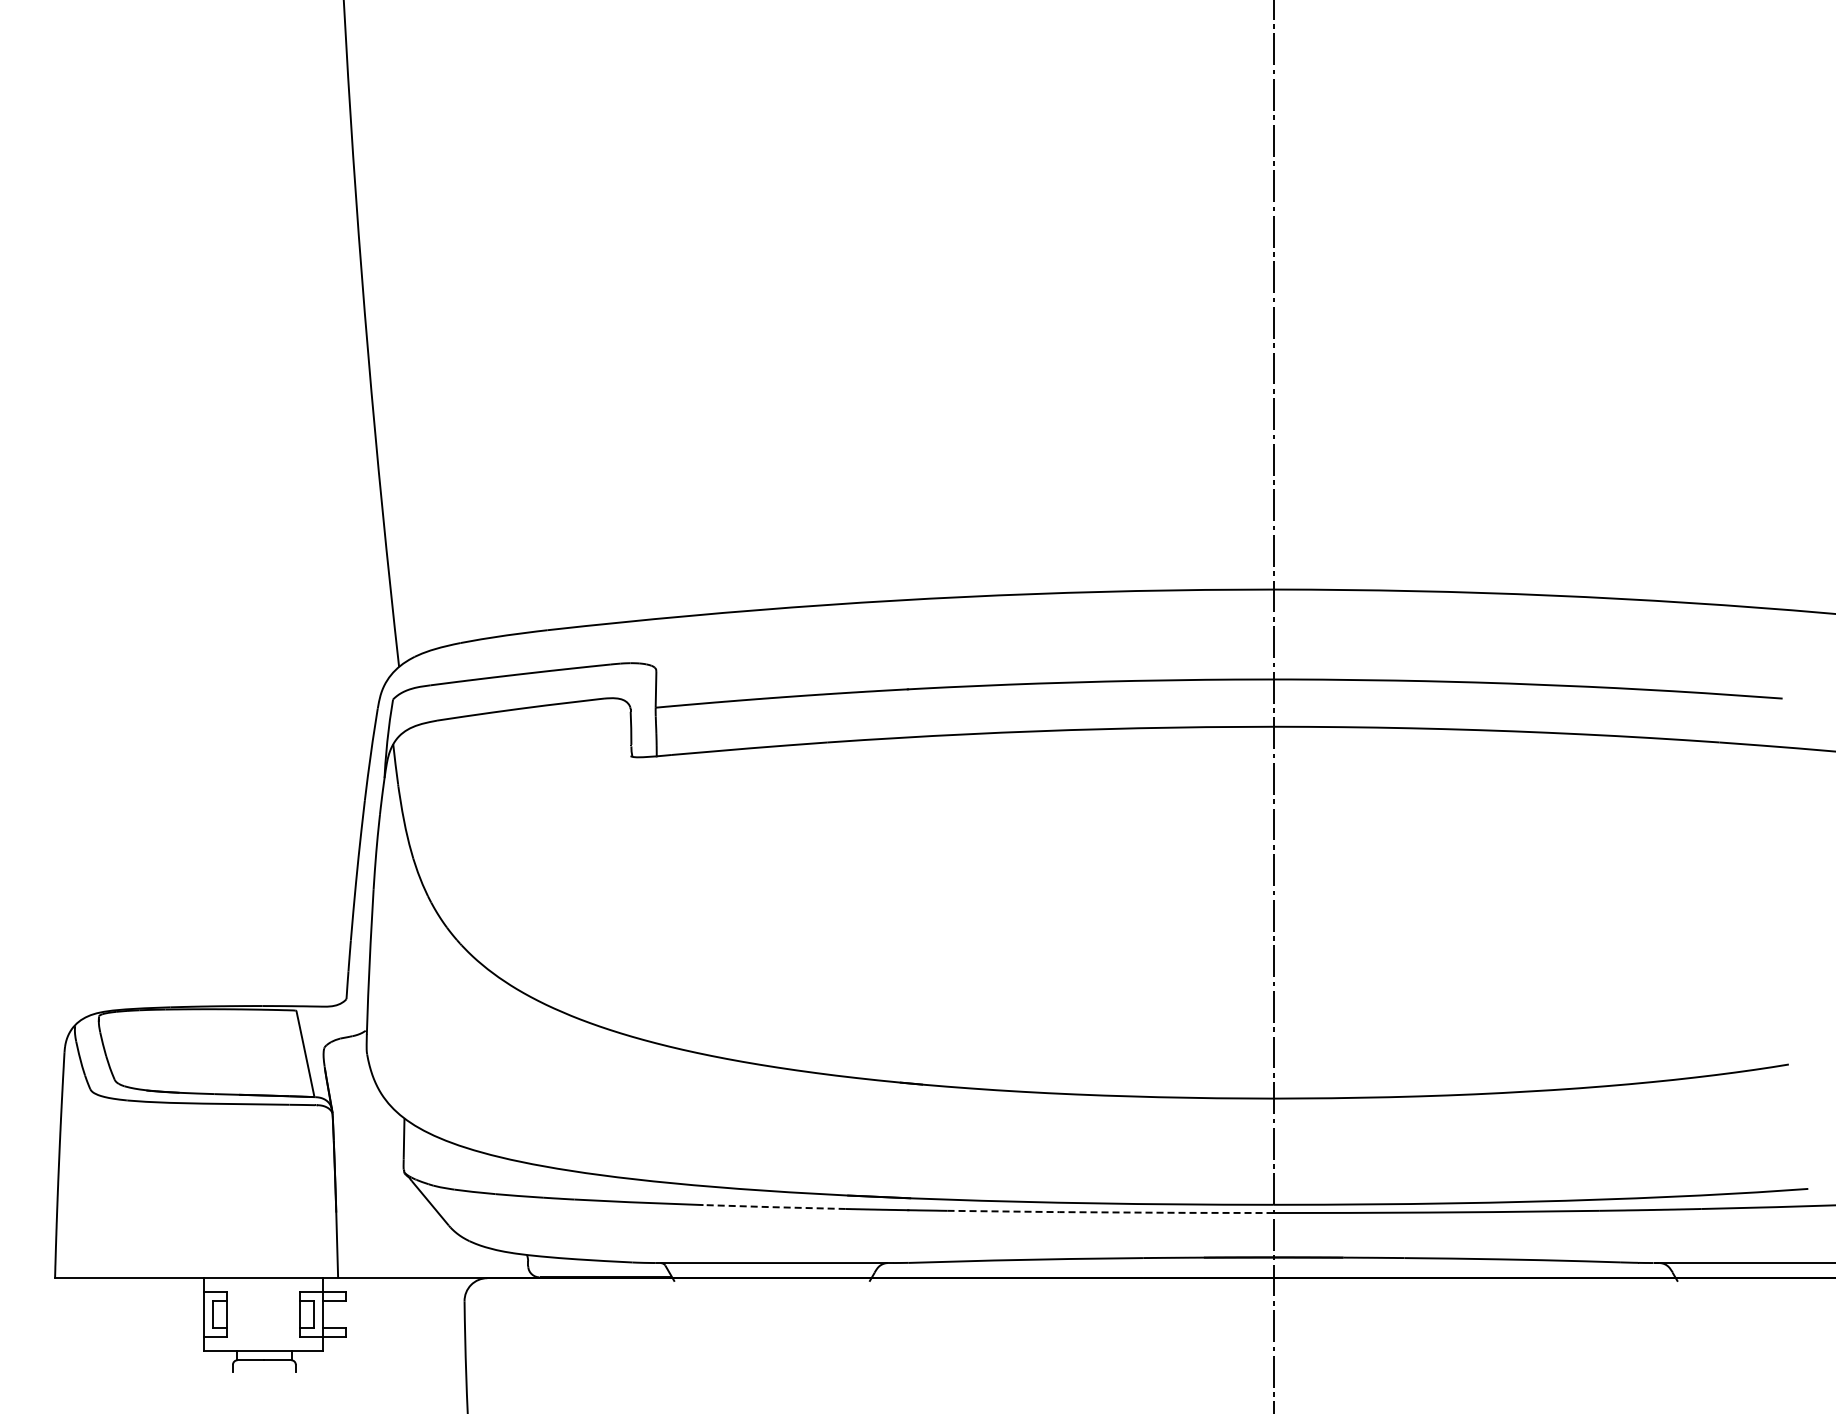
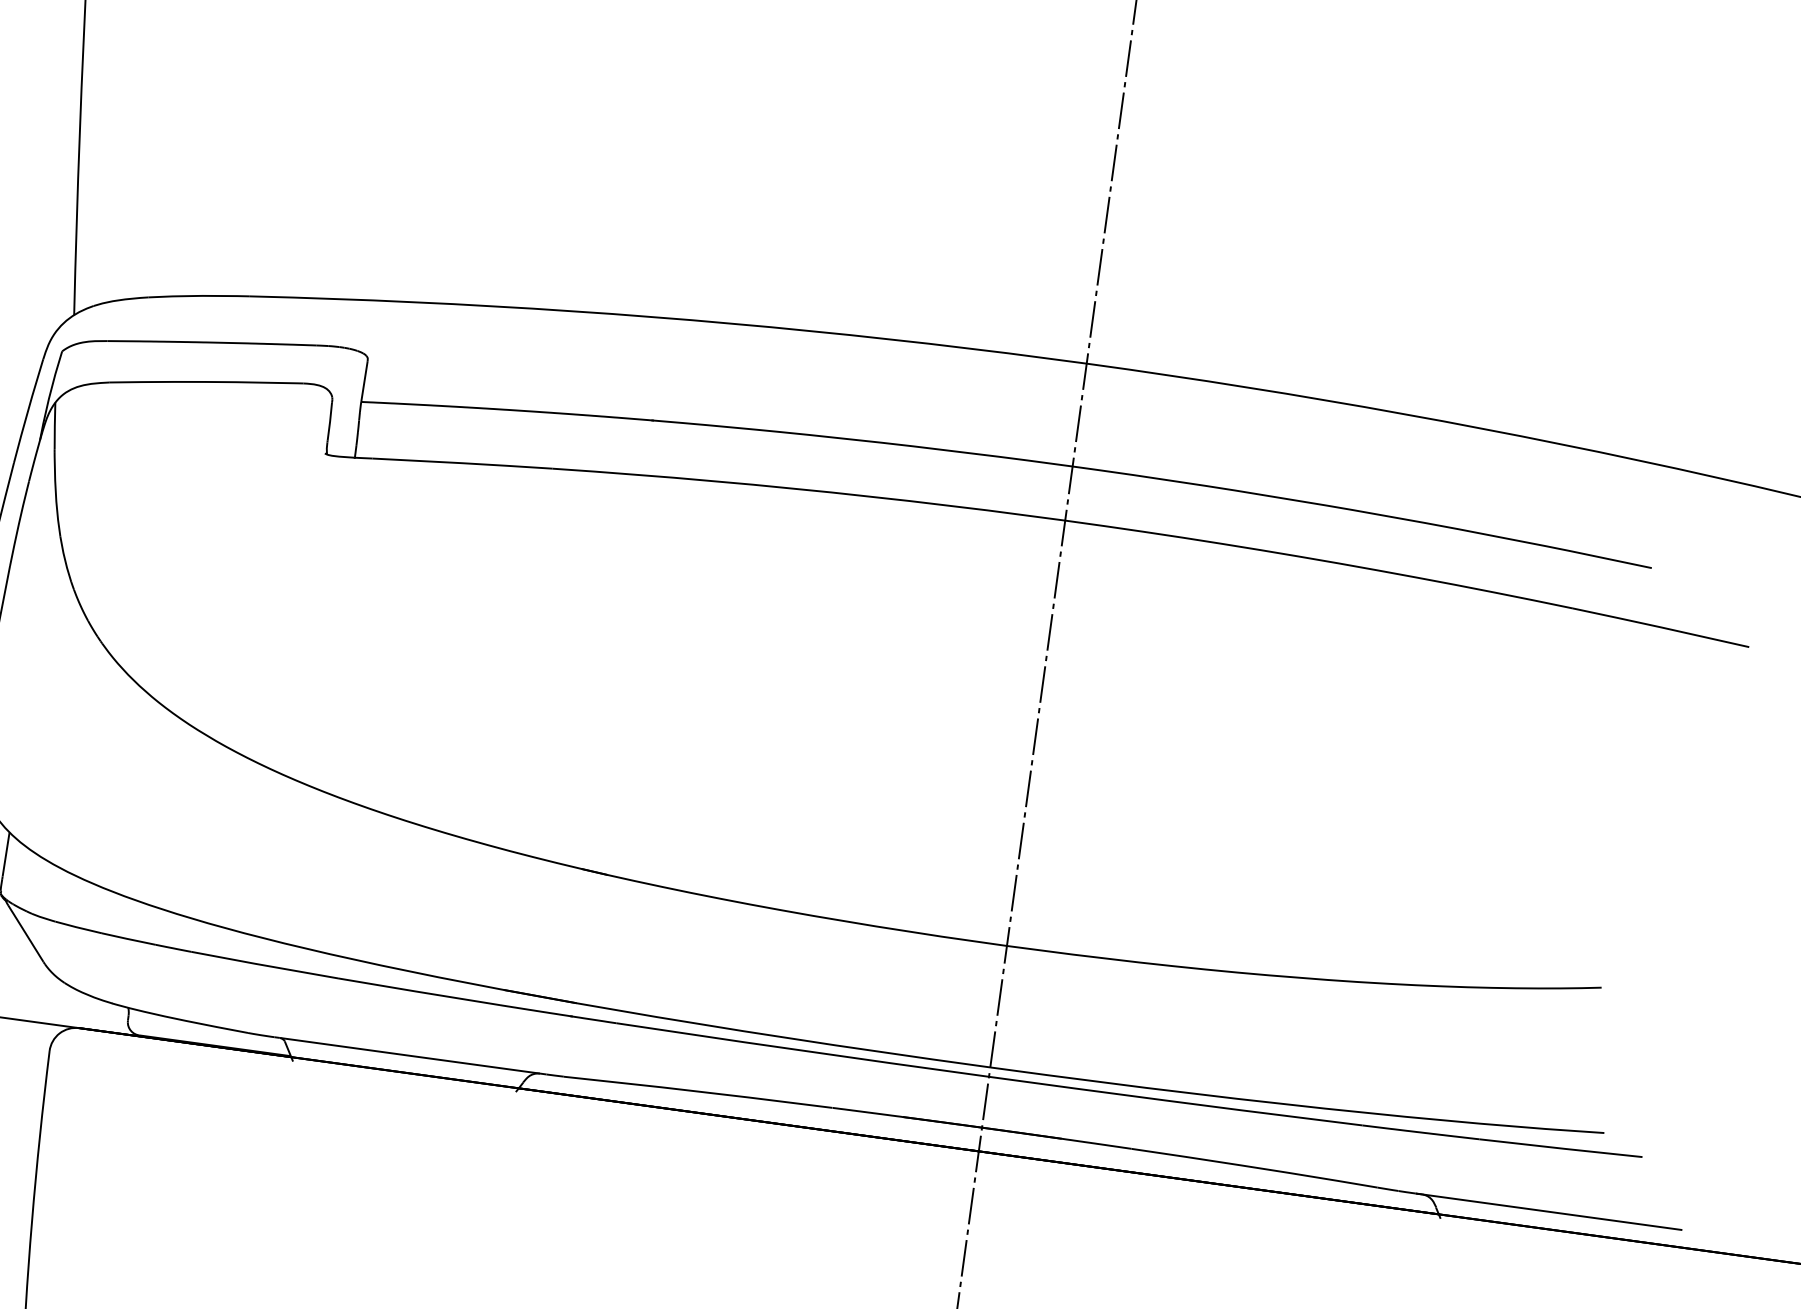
line: (773, 1207) -> (417, 992), dashed -> solid
line: (1111, 1212) -> (803, 1050), dashed -> solid

